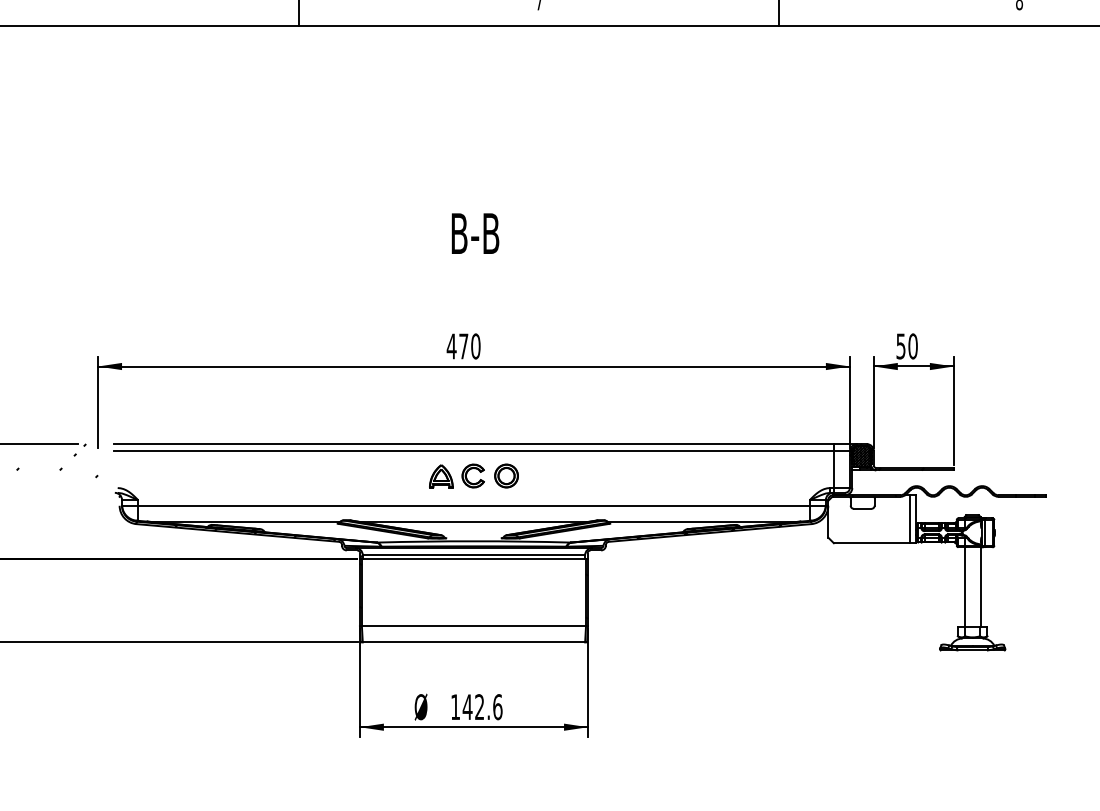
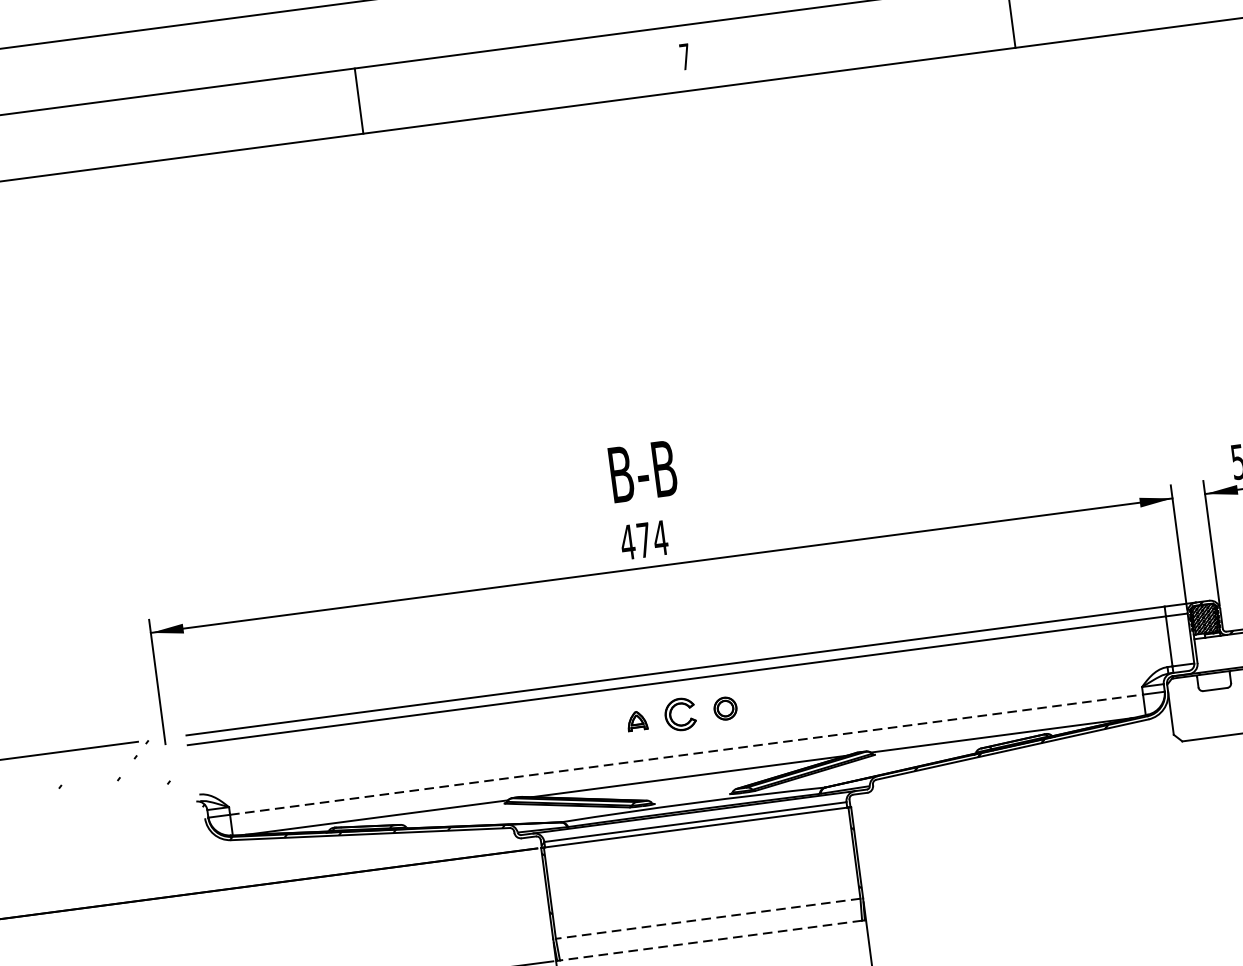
text: (475, 233) -> (643, 471), moved
text: (475, 346) -> (660, 538), 470 -> 474
part: (506, 475) -> (725, 707), size x0.7
part: (441, 476) -> (637, 720), size x0.6
line: (473, 505) -> (685, 754), solid -> dashed
line: (473, 626) -> (707, 919), solid -> dashed
line: (473, 642) -> (710, 940), solid -> dashed

